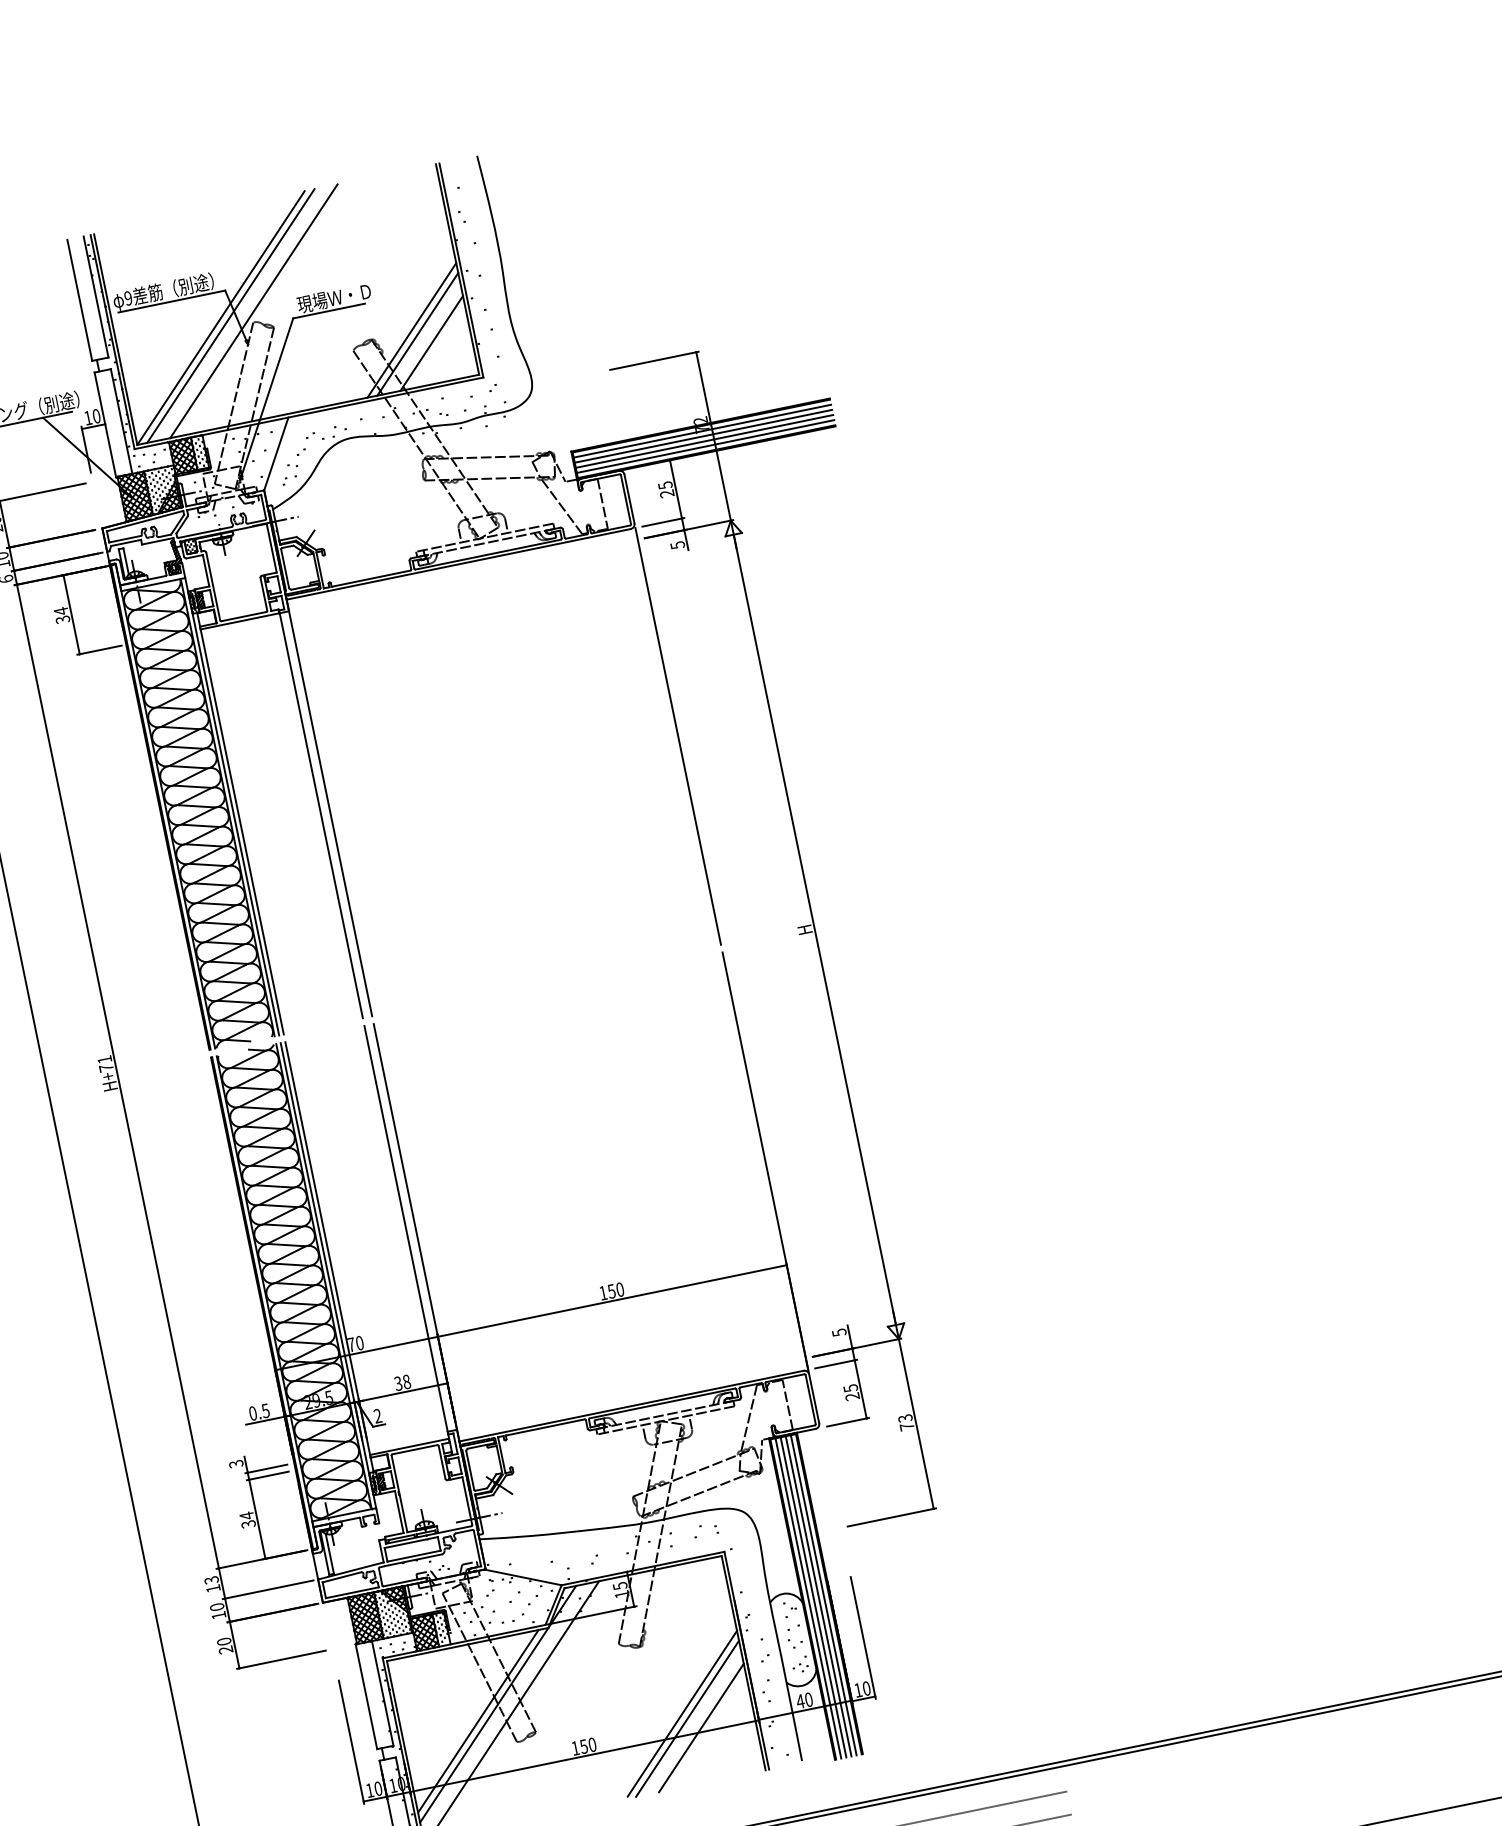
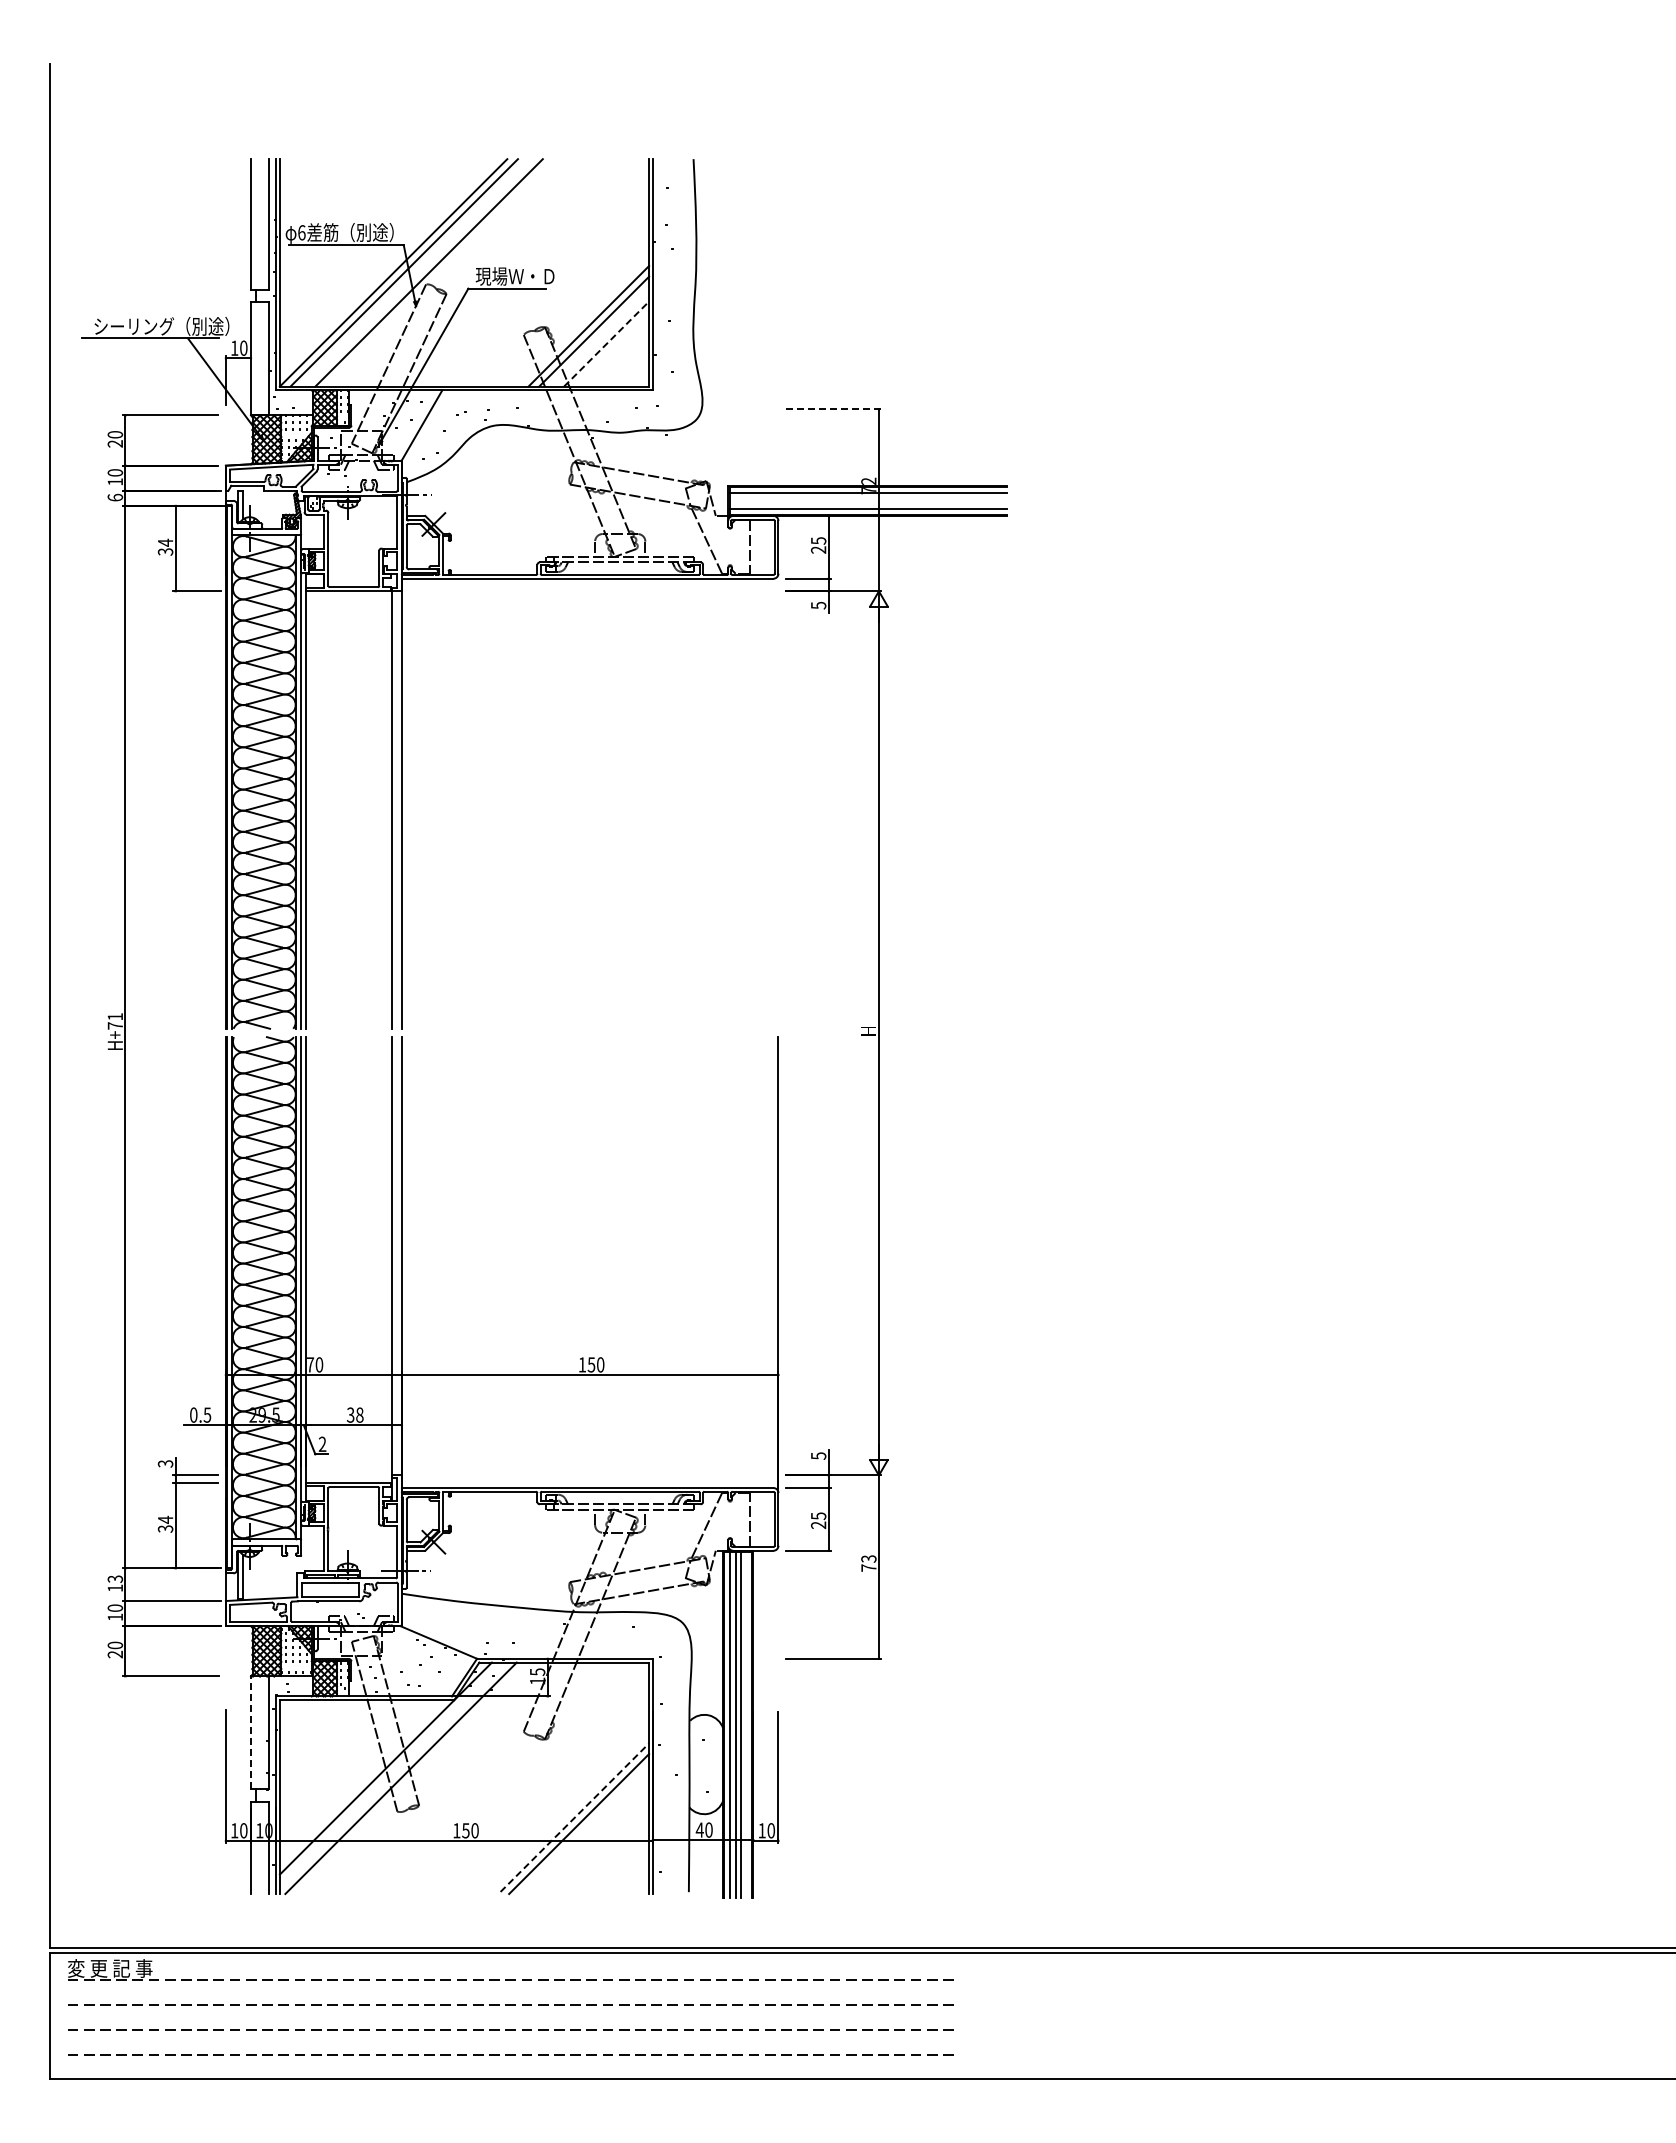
text: (128, 298) -> (301, 232), 9 -> 6
line: (431, 342) -> (606, 343), solid -> dashed
line: (654, 360) -> (833, 409), solid -> dashed
line: (703, 436) -> (868, 498), removed
line: (704, 441) -> (868, 503), removed
line: (678, 736) -> (778, 803), removed
line: (823, 1594) -> (746, 1724), removed
line: (366, 1696) -> (251, 1732), solid -> dashed
line: (682, 1713) -> (575, 1817), solid -> dashed
line: (477, 1720) -> (361, 1781), removed
line: (701, 1728) -> (591, 1836), removed

